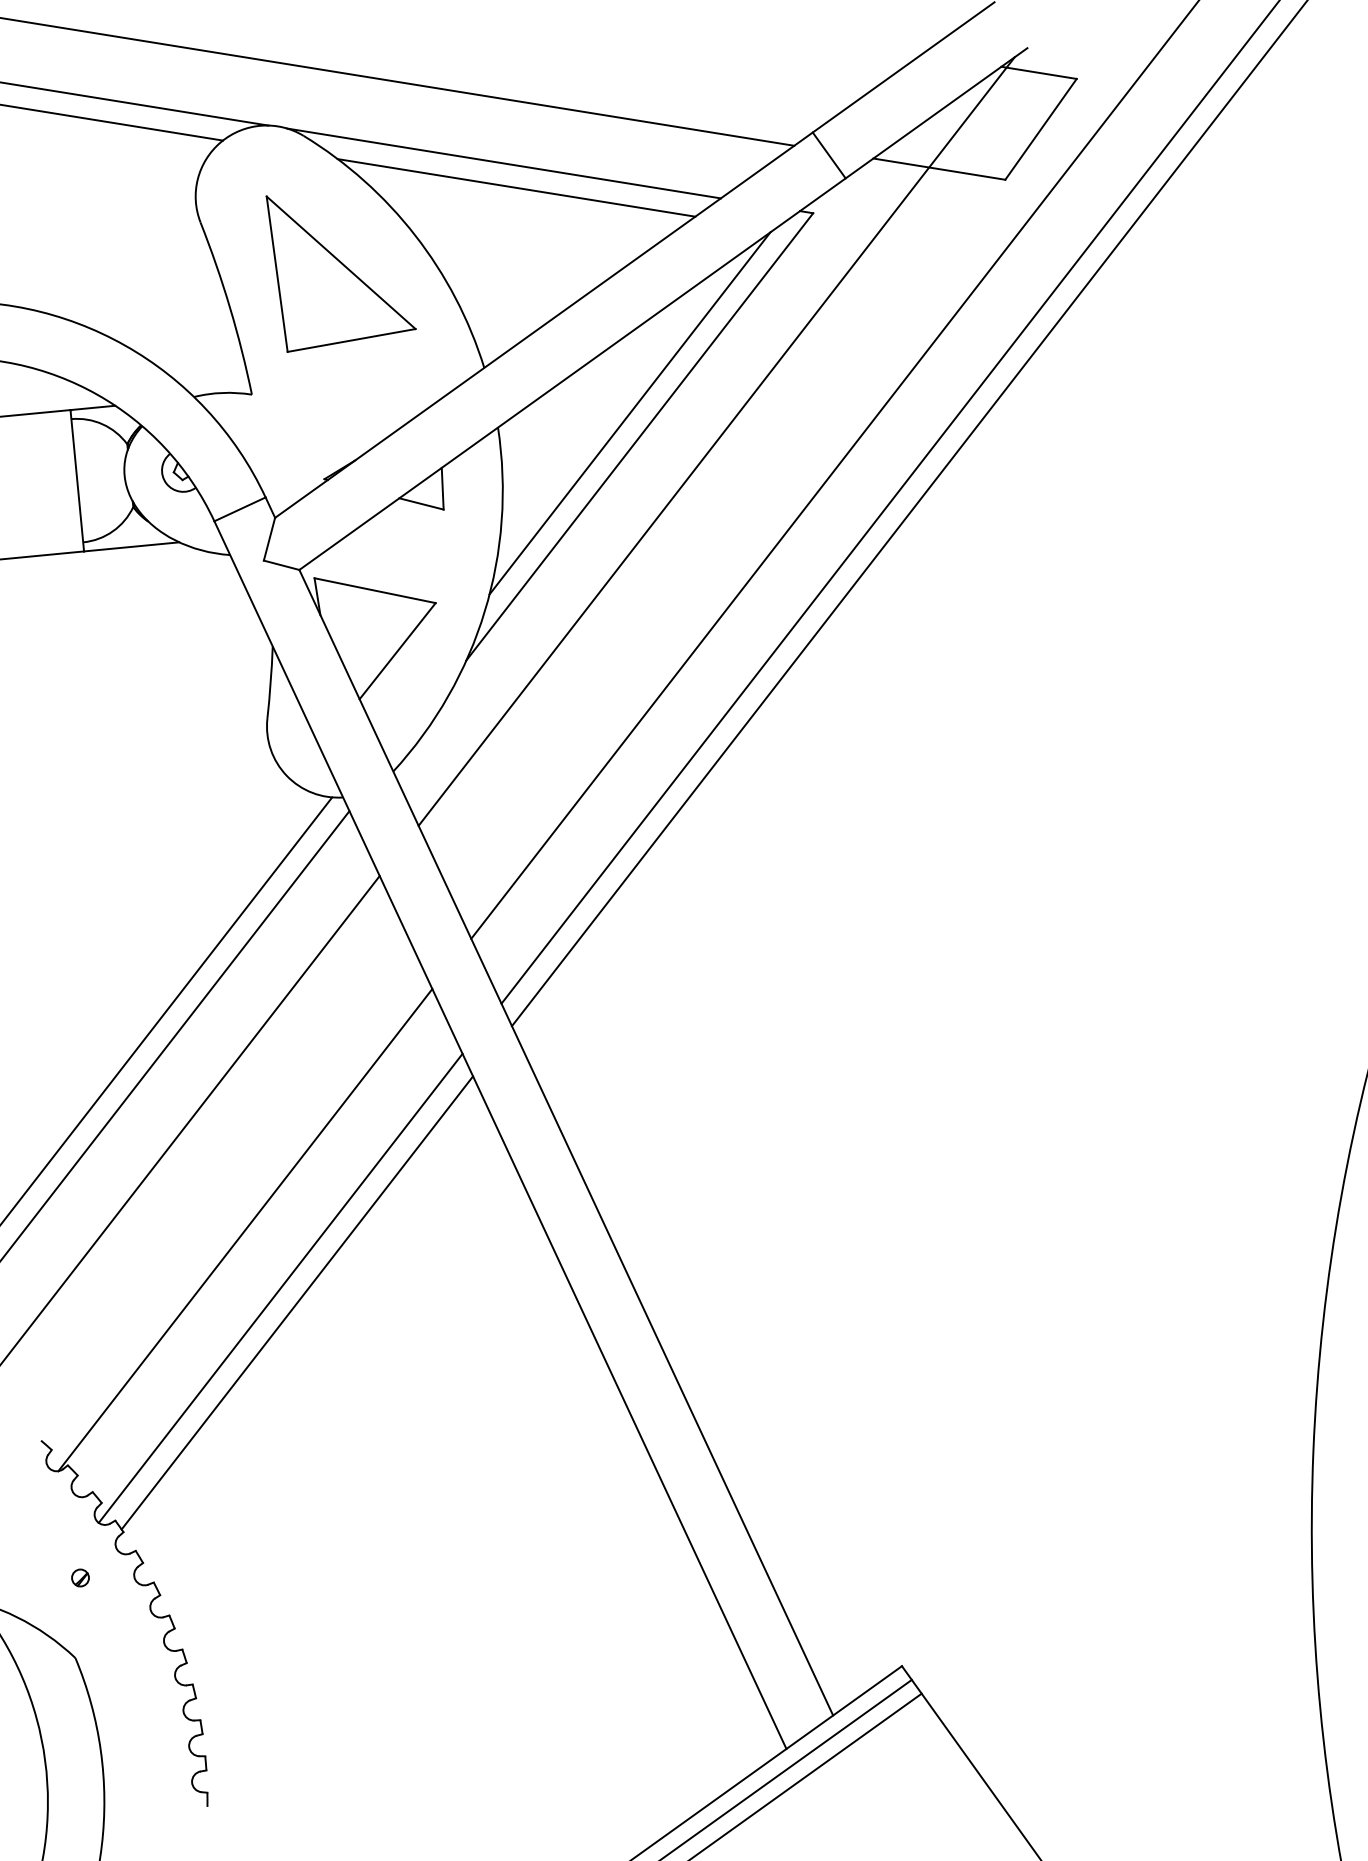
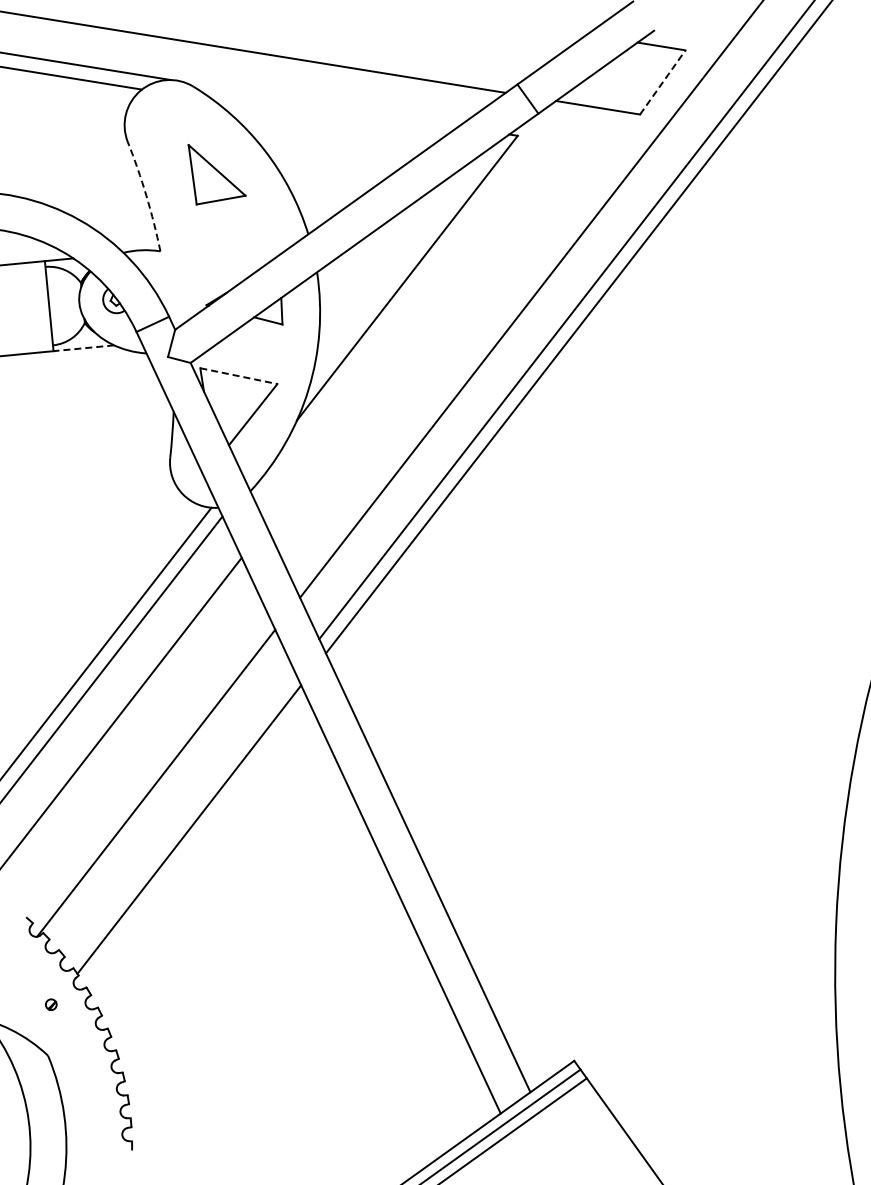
line: (1042, 129) -> (663, 82), solid -> dashed
line: (503, 162) -> (320, 103), removed
line: (515, 187) -> (328, 119), removed
part: (340, 273) -> (216, 174), size x0.6
arc: (230, 306) -> (146, 195), solid -> dashed
line: (629, 412) -> (400, 262), removed
line: (716, 440) -> (456, 280), removed
line: (131, 547) -> (83, 348), solid -> dashed
line: (376, 591) -> (239, 376), solid -> dashed
line: (280, 1288) -> (178, 820), removed

